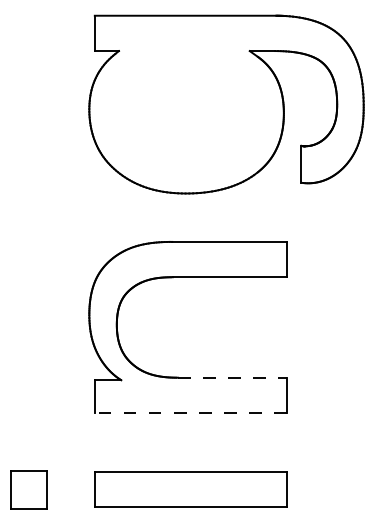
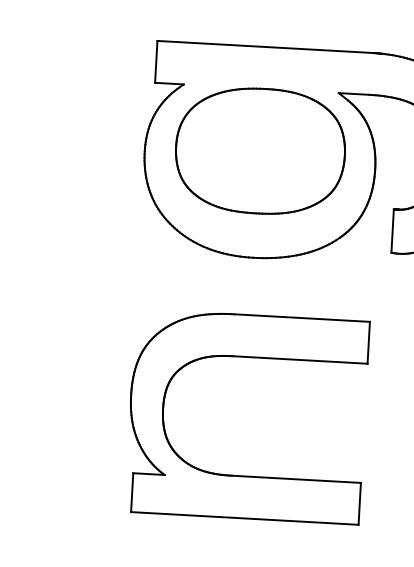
part: (186, 103) -> (260, 151), added
line: (232, 377) -> (296, 479), dashed -> solid
line: (190, 413) -> (244, 518), dashed -> solid

